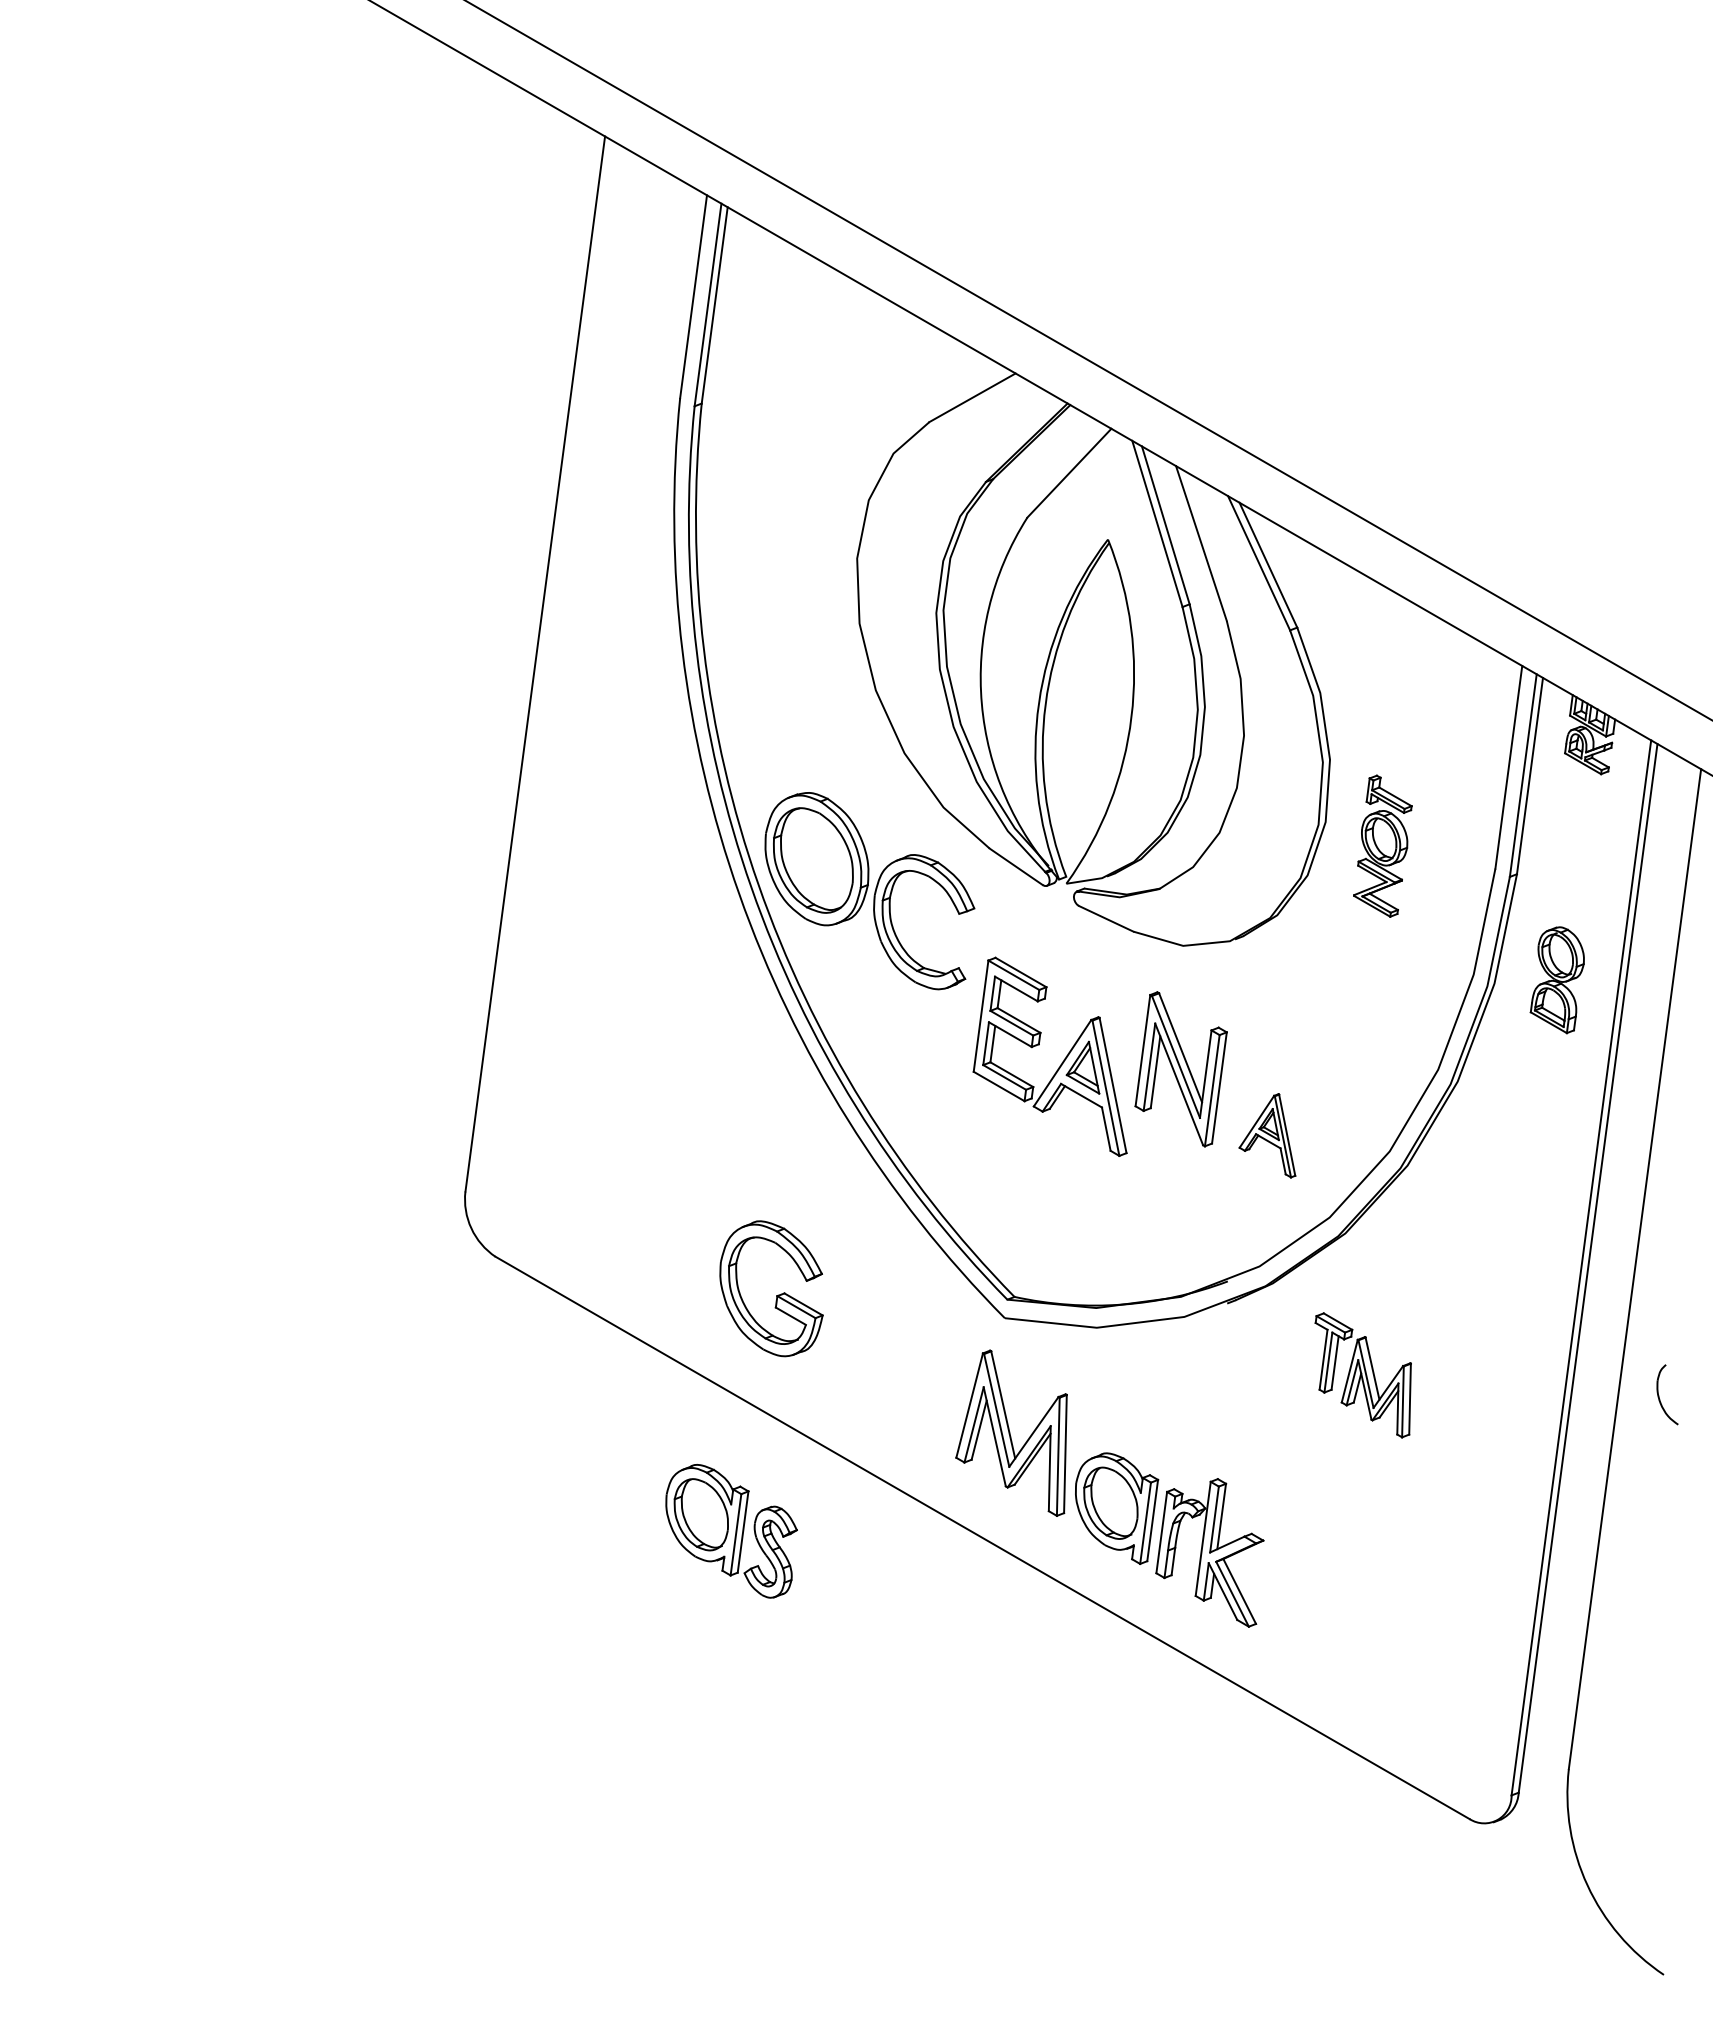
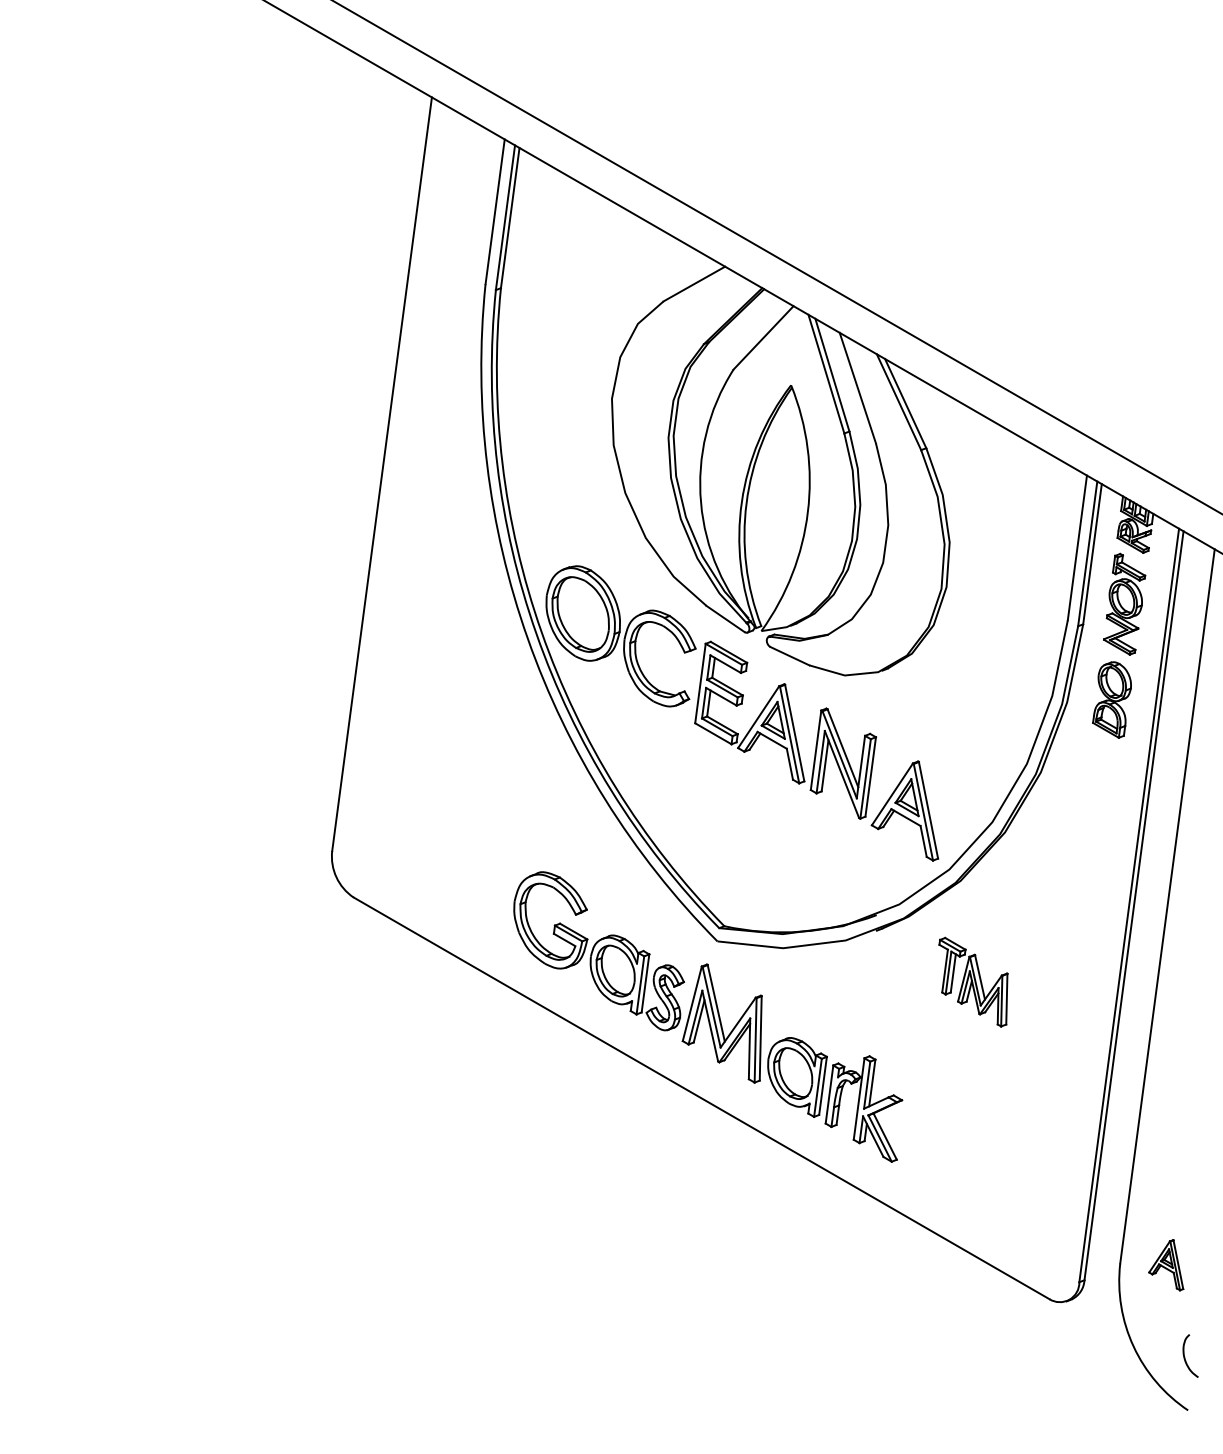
part: (1382, 845) -> (1124, 603), moved
part: (1060, 1064) -> (757, 718), moved
part: (1267, 1135) -> (905, 810), size x1.67
part: (1659, 1395) -> (1185, 1356), moved
part: (731, 1531) -> (637, 983), moved
part: (1633, 1771) -> (1166, 1265), added

